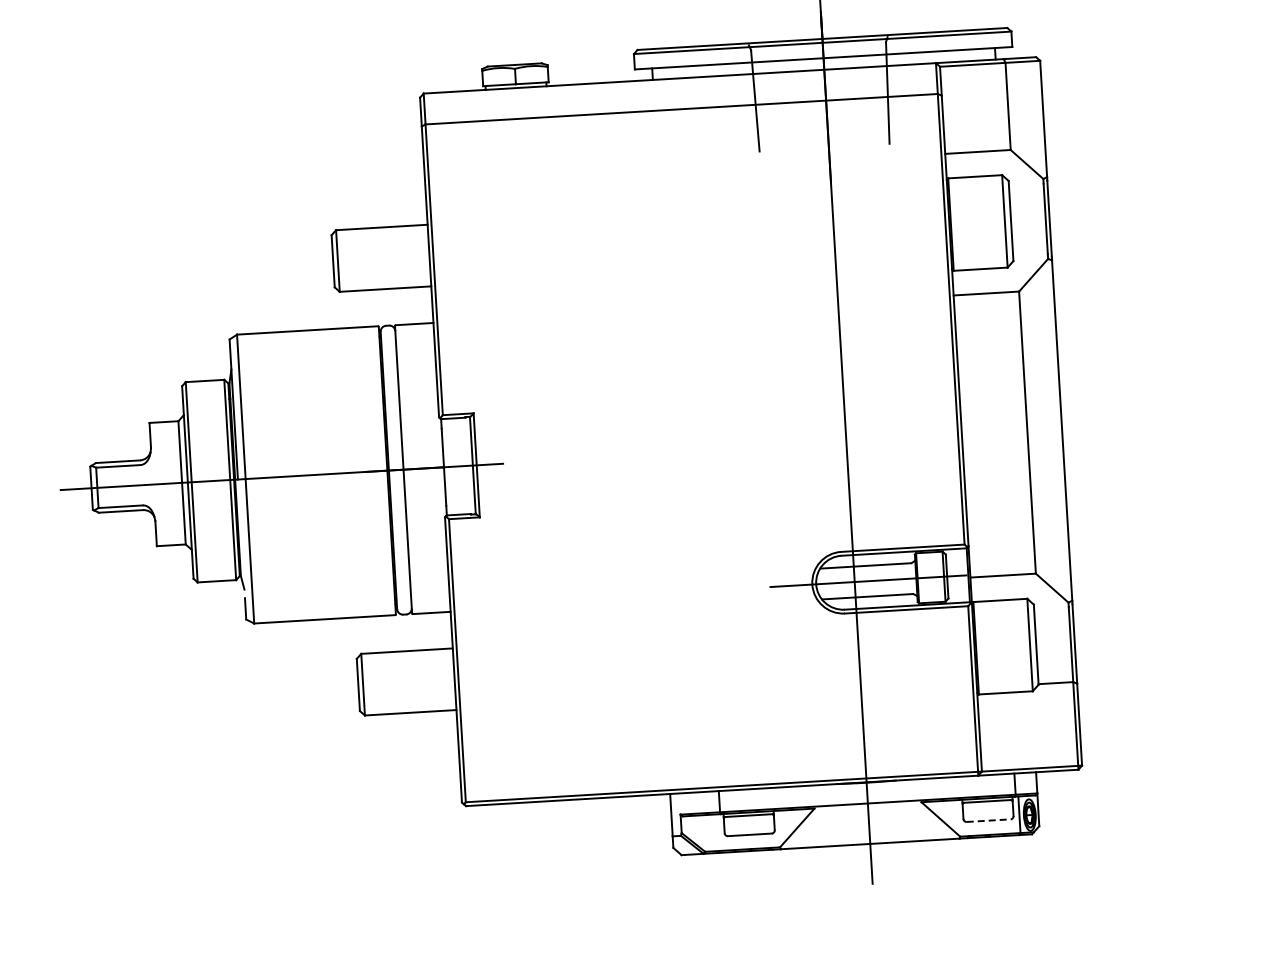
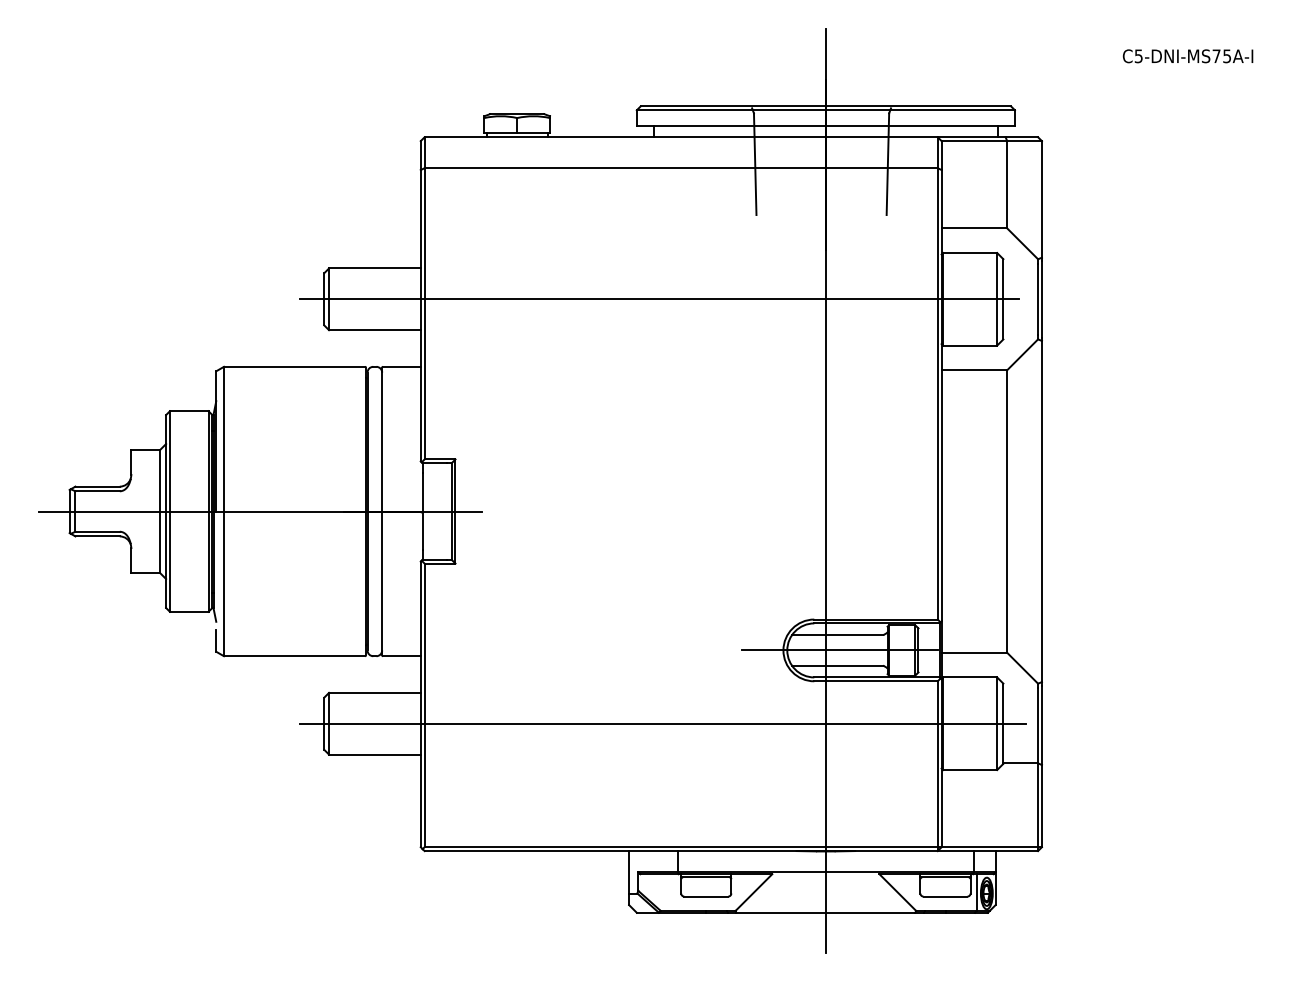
line: (666, 241) -> (658, 299), added
line: (695, 664) -> (662, 723), added
line: (988, 820) -> (945, 896), dashed -> solid

